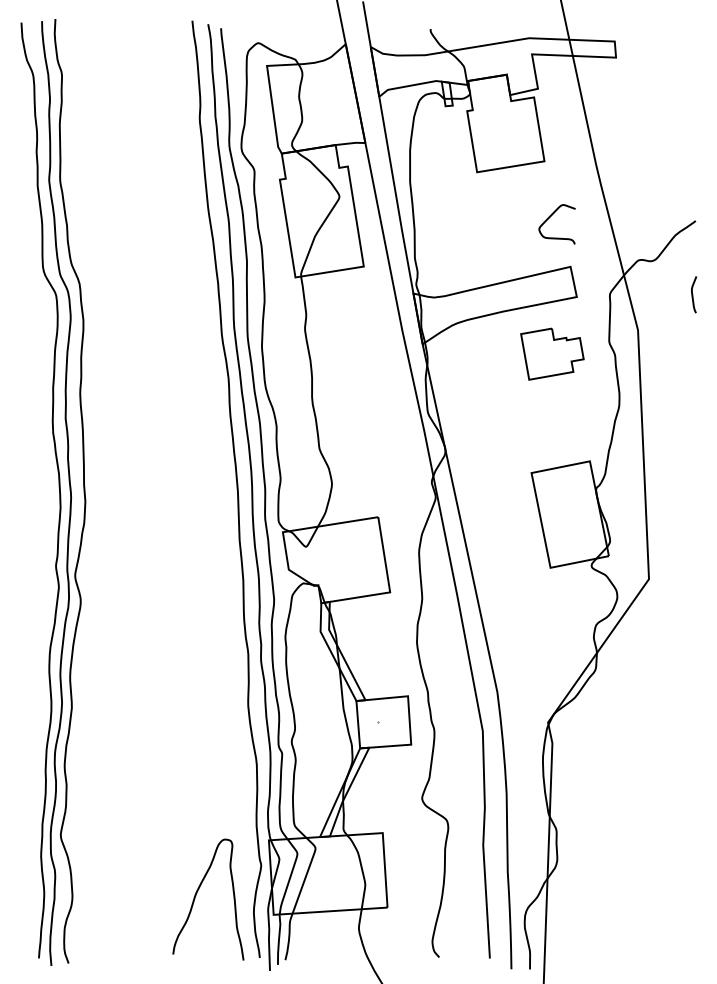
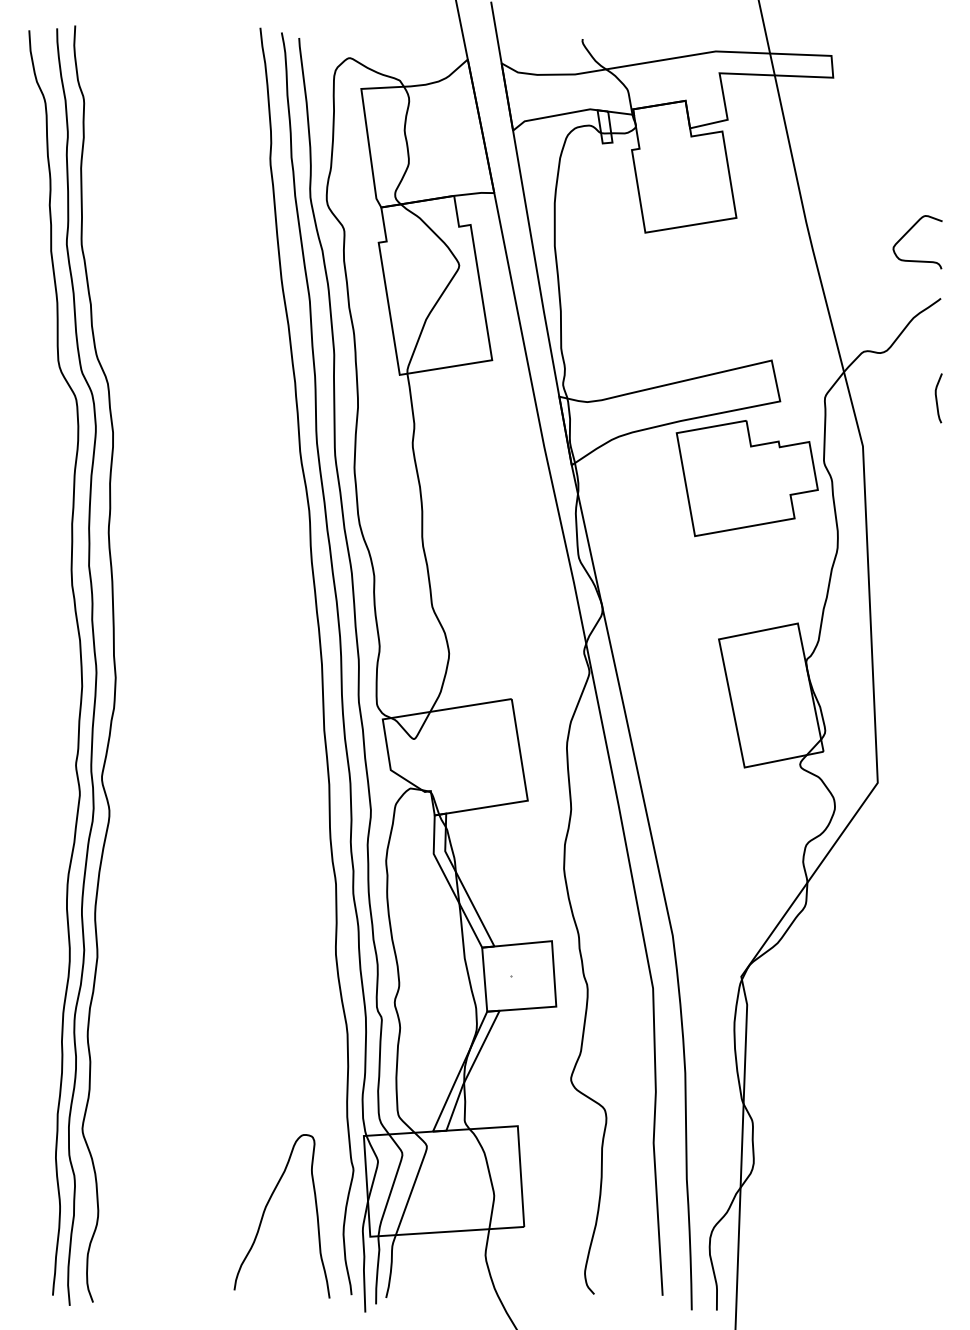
curve: (550, 217) -> (908, 232), moved
part: (551, 354) -> (746, 478), size x1.67

